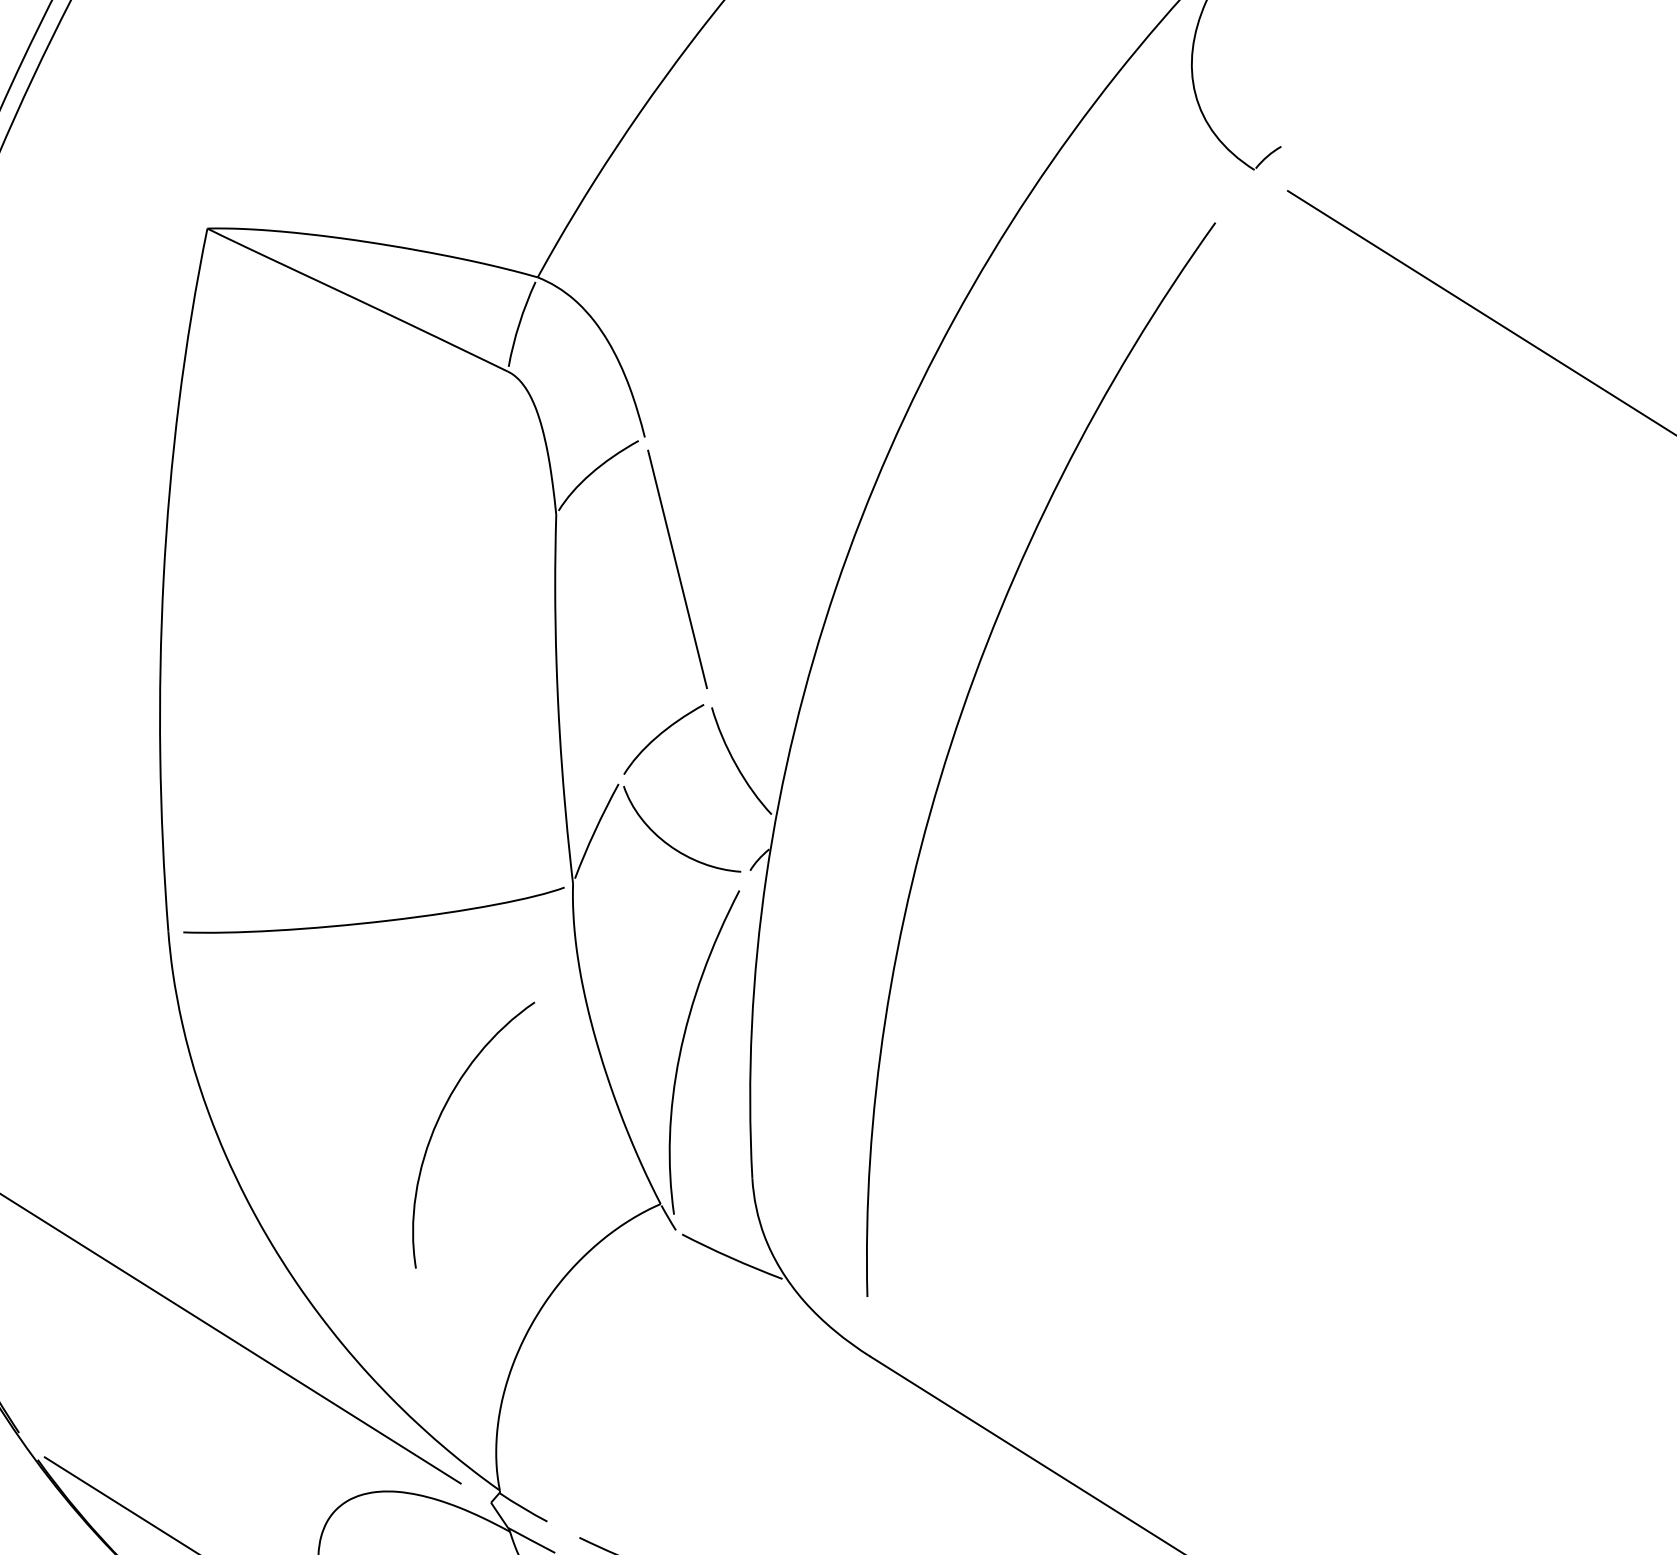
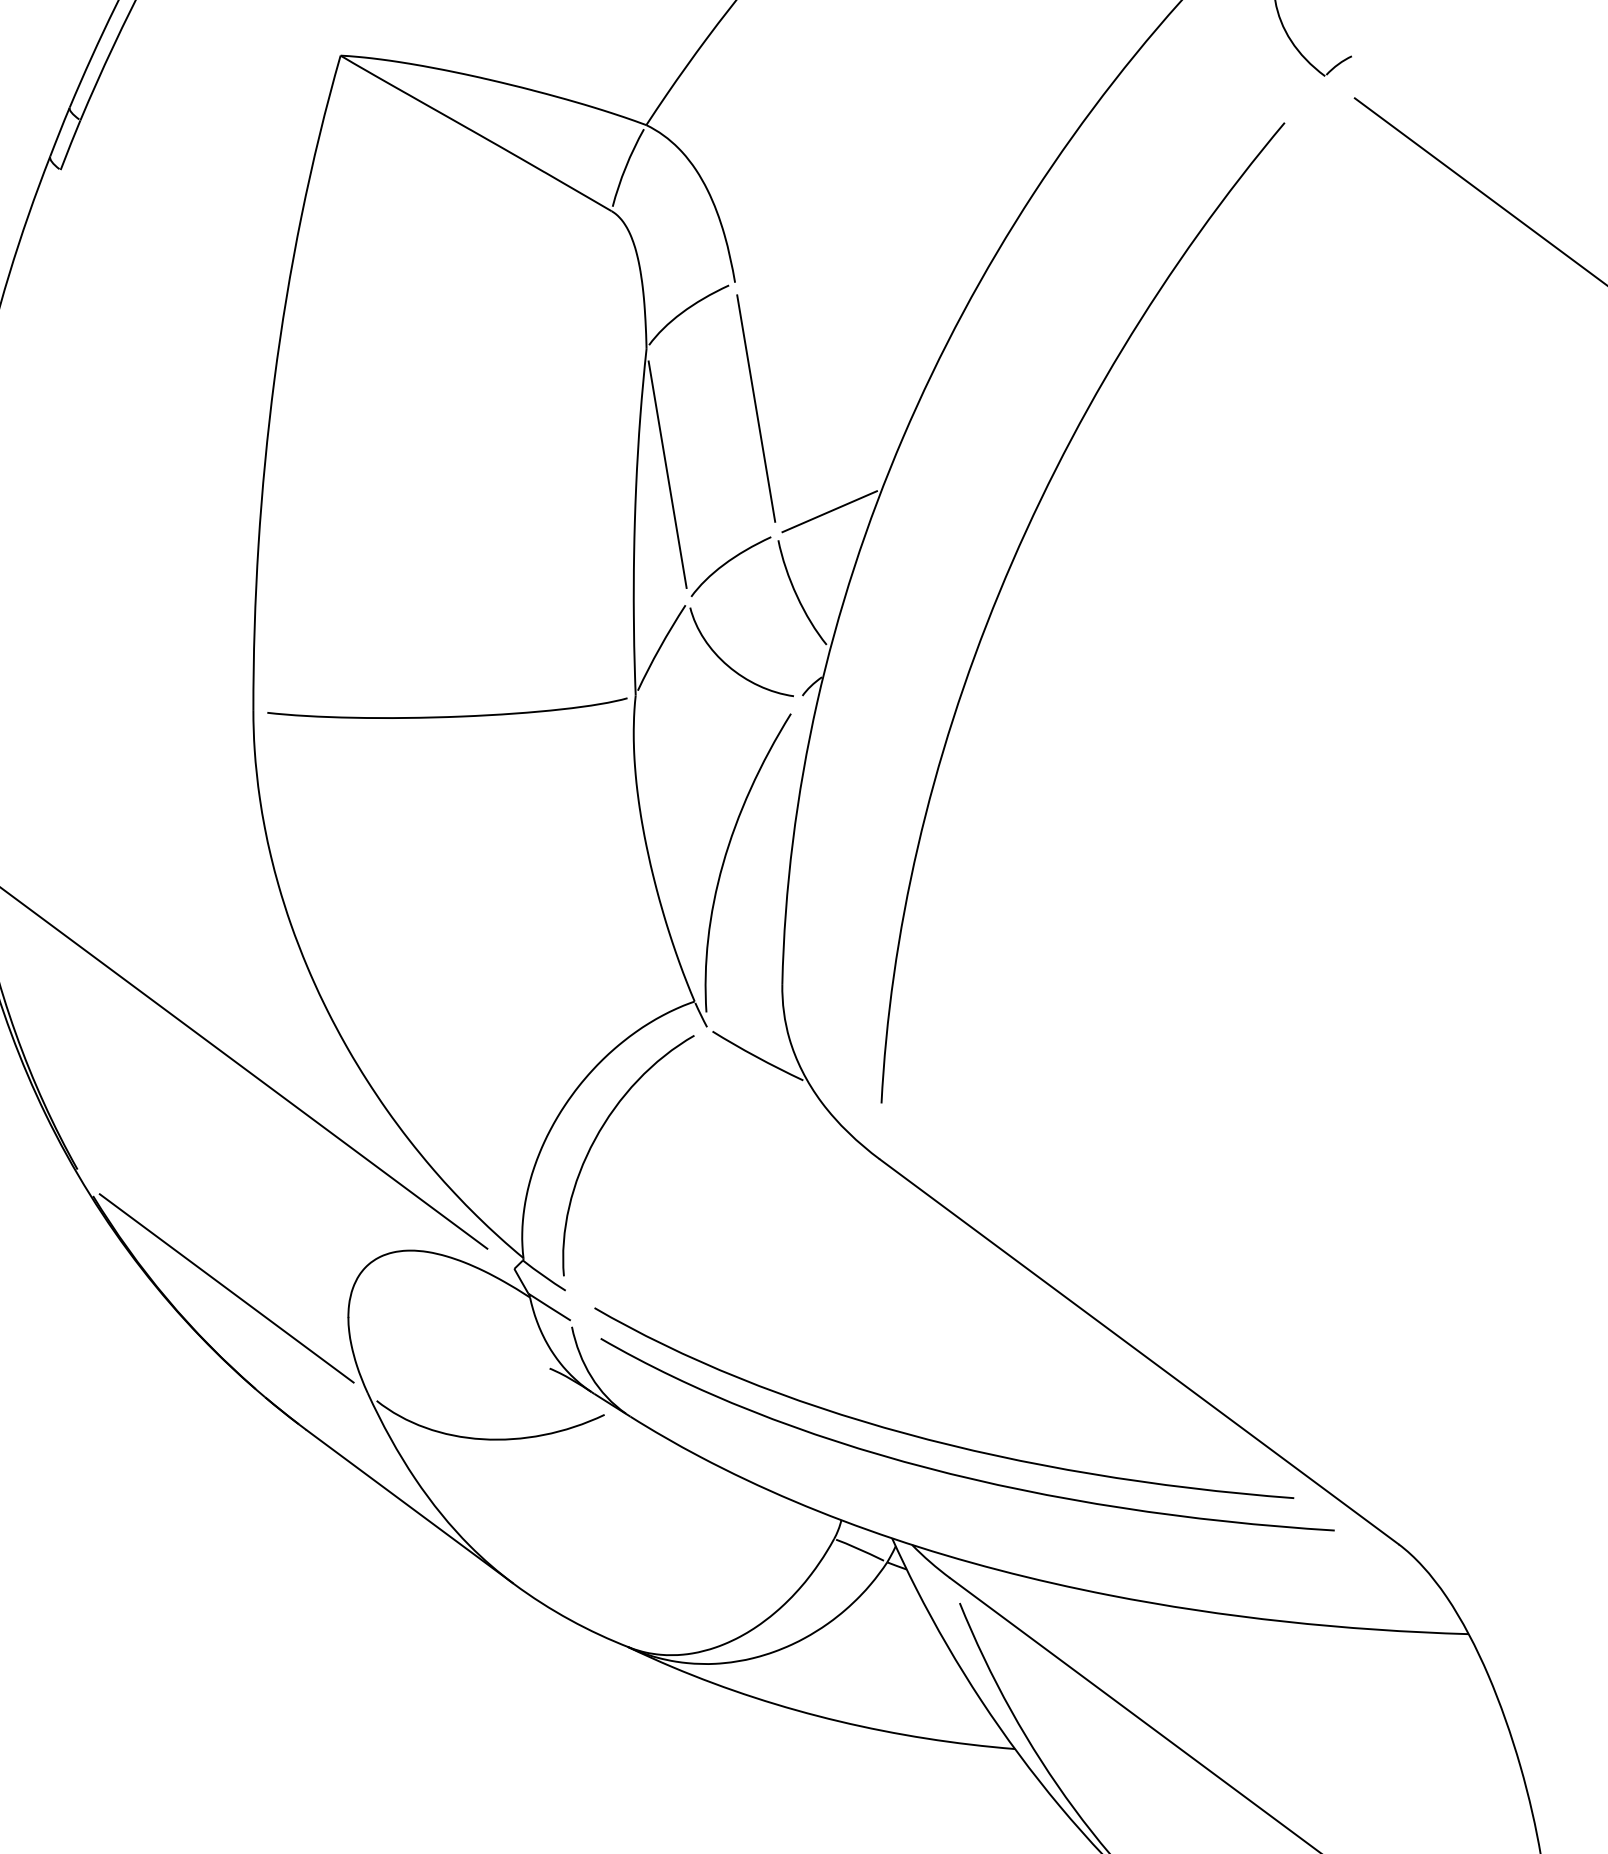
line: (588, 646) -> (667, 474), added
line: (763, 672) -> (829, 511), added
curve: (439, 1120) -> (596, 1139), moved

